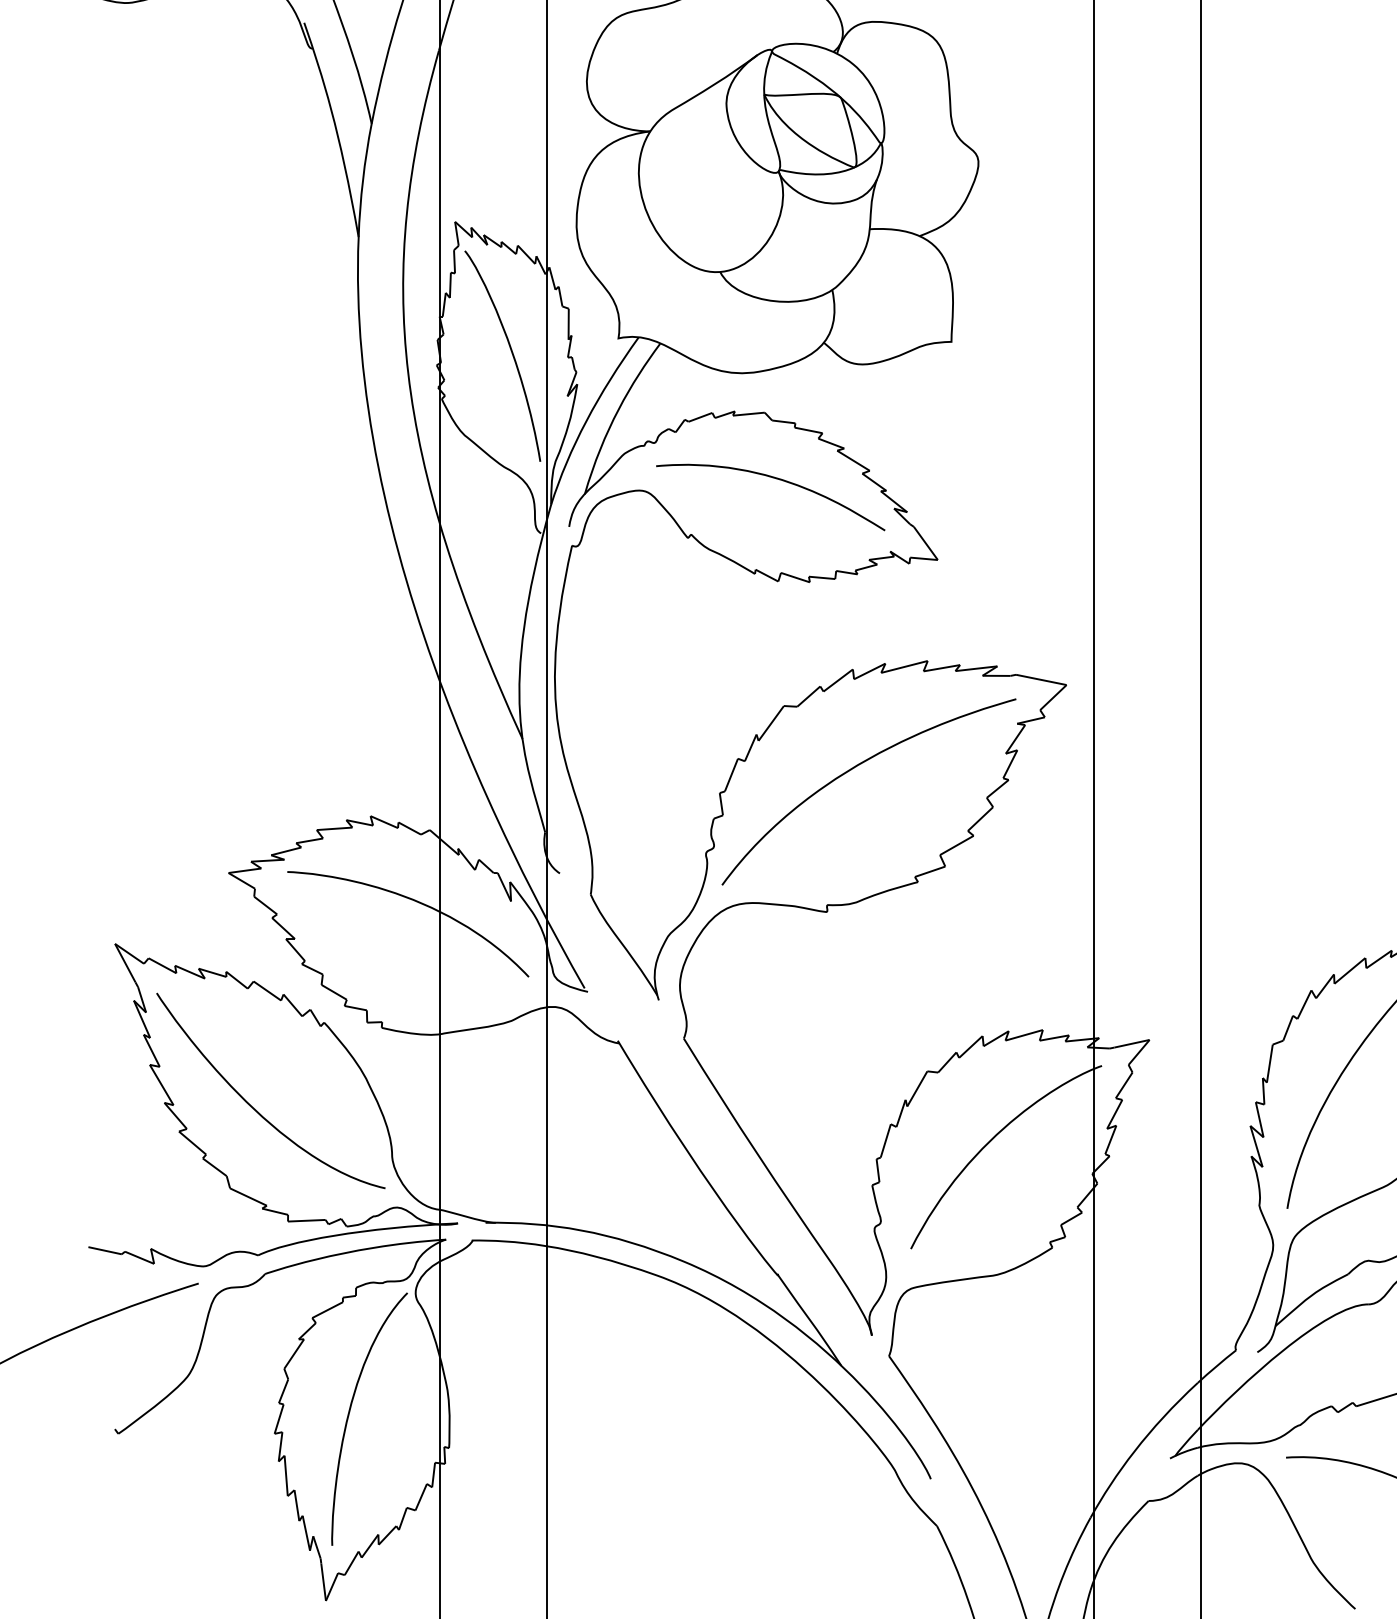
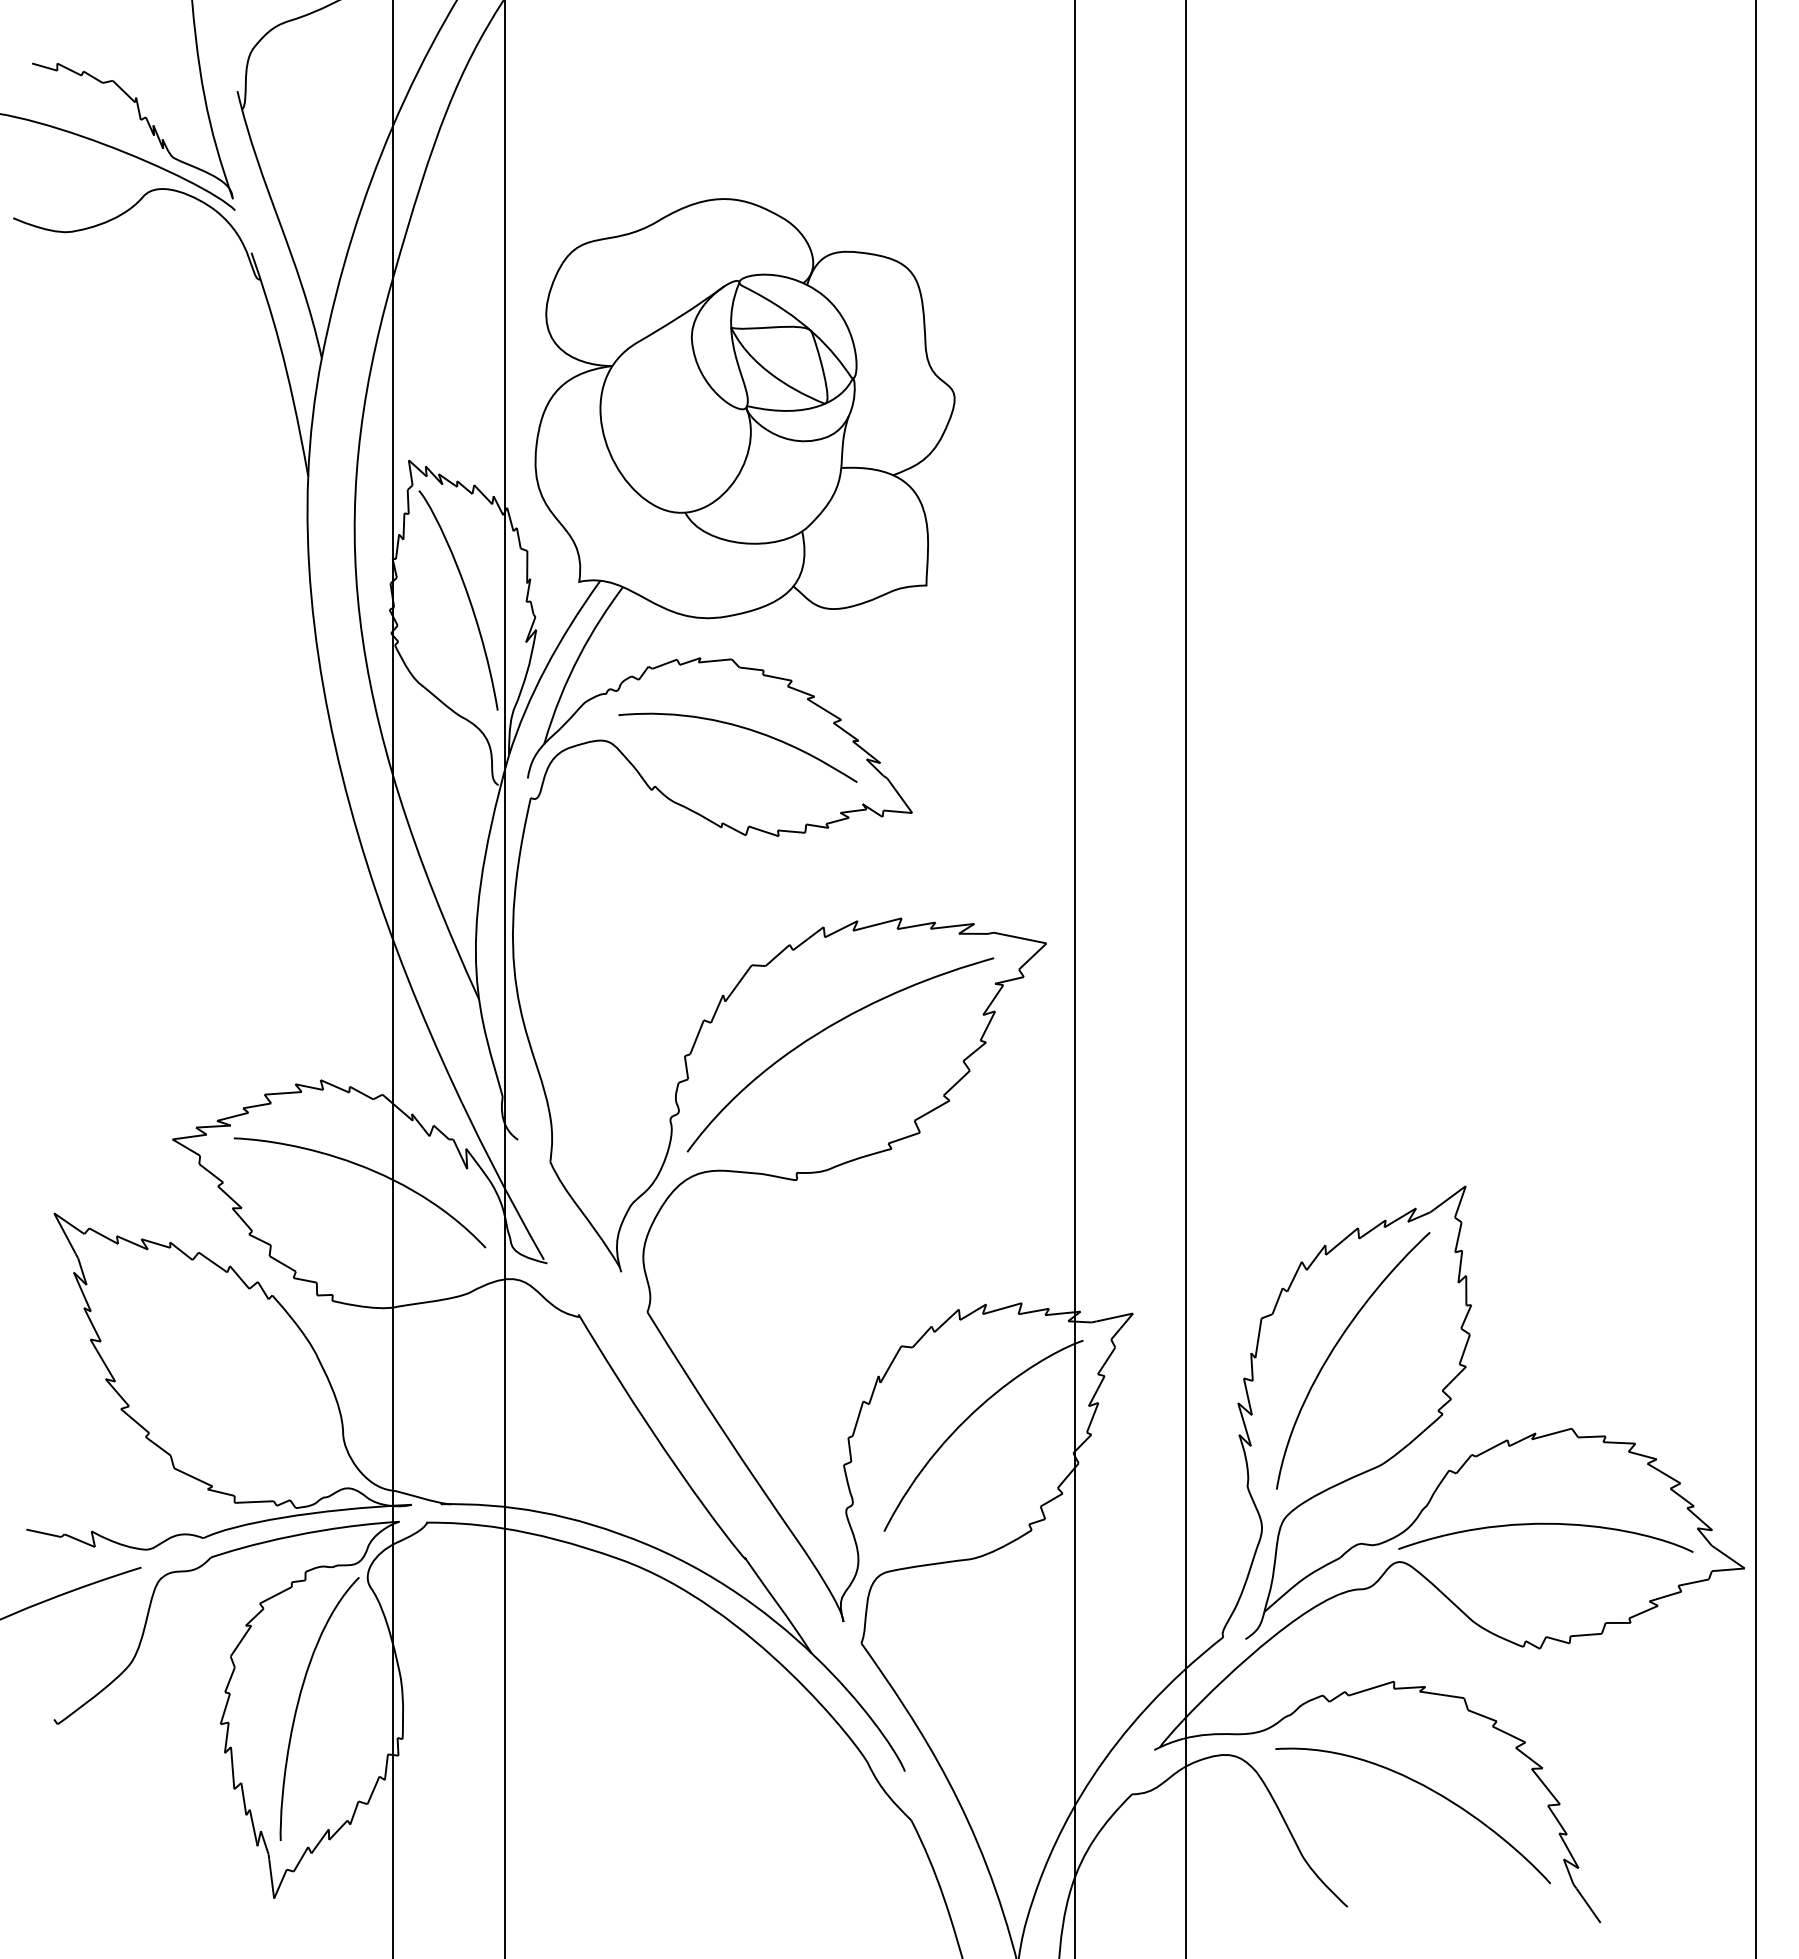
curve: (253, 1107) -> (198, 1383), removed

